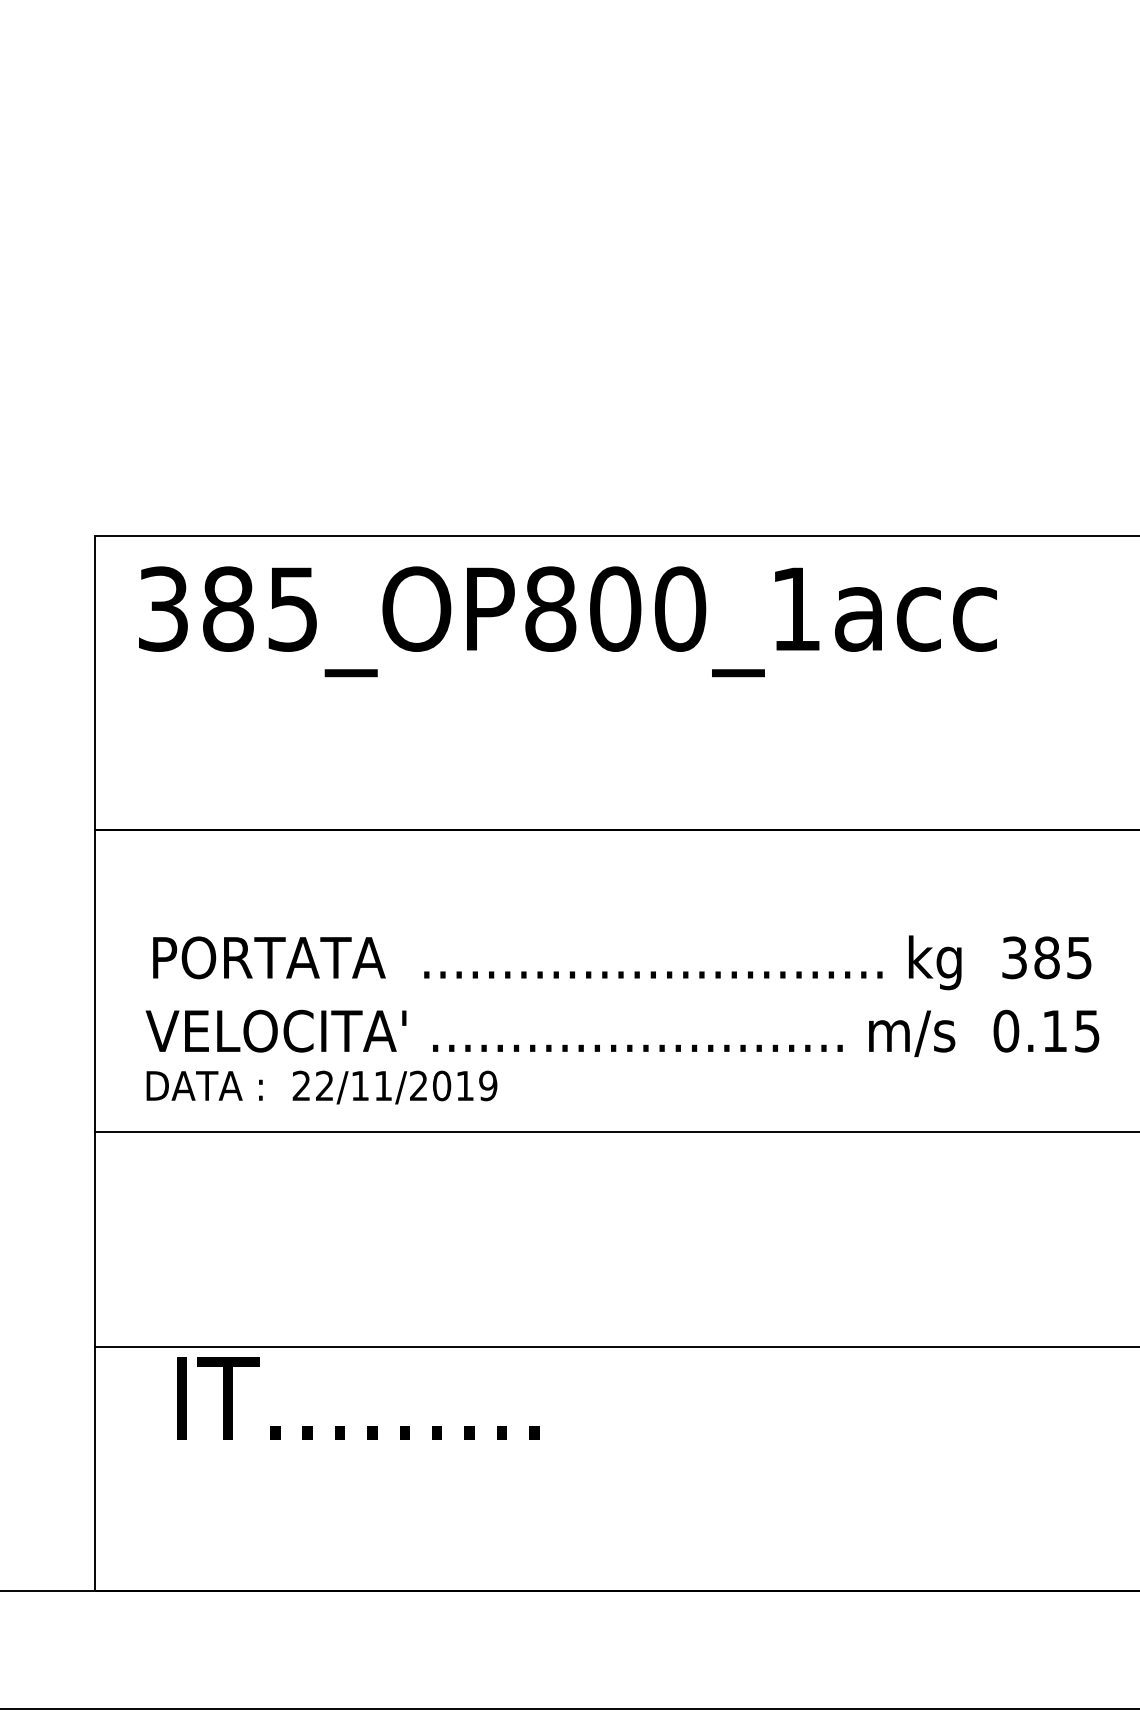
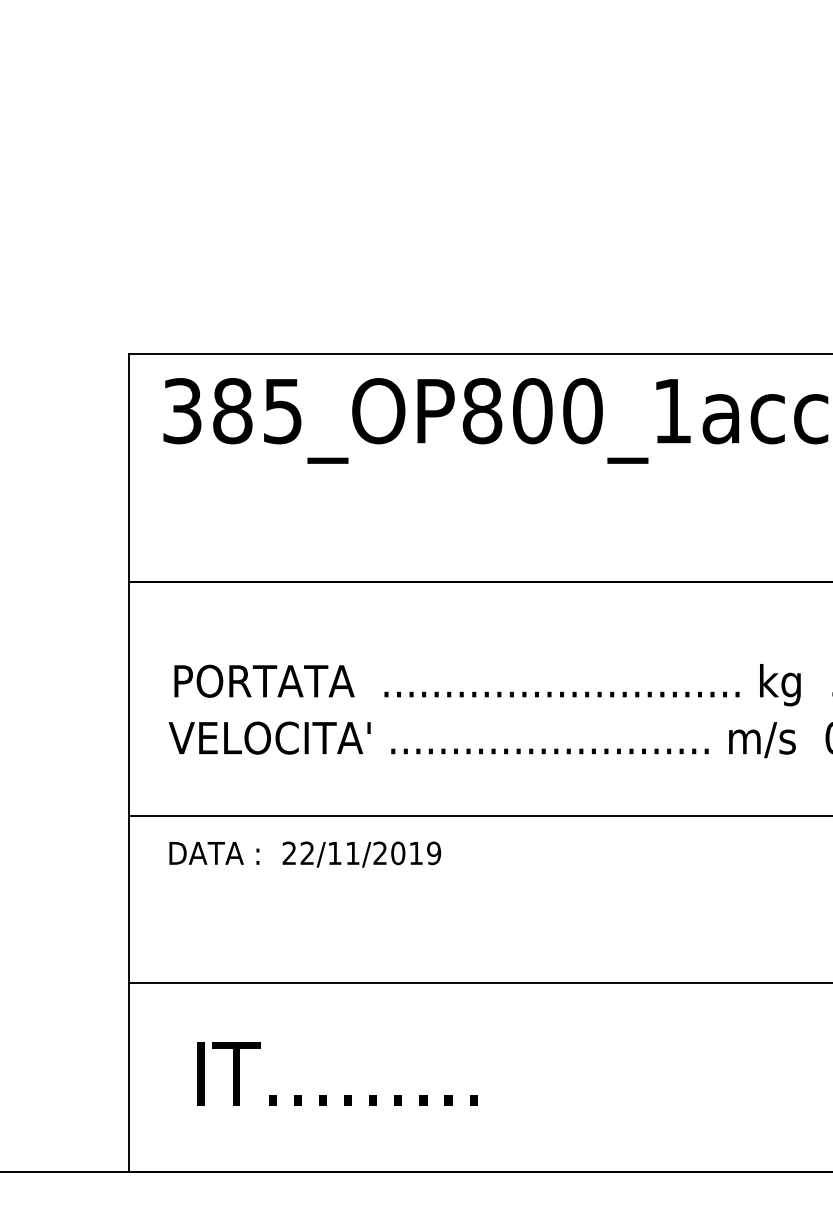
text: (321, 1087) -> (304, 854), moved
text: (358, 1398) -> (337, 1073), moved

